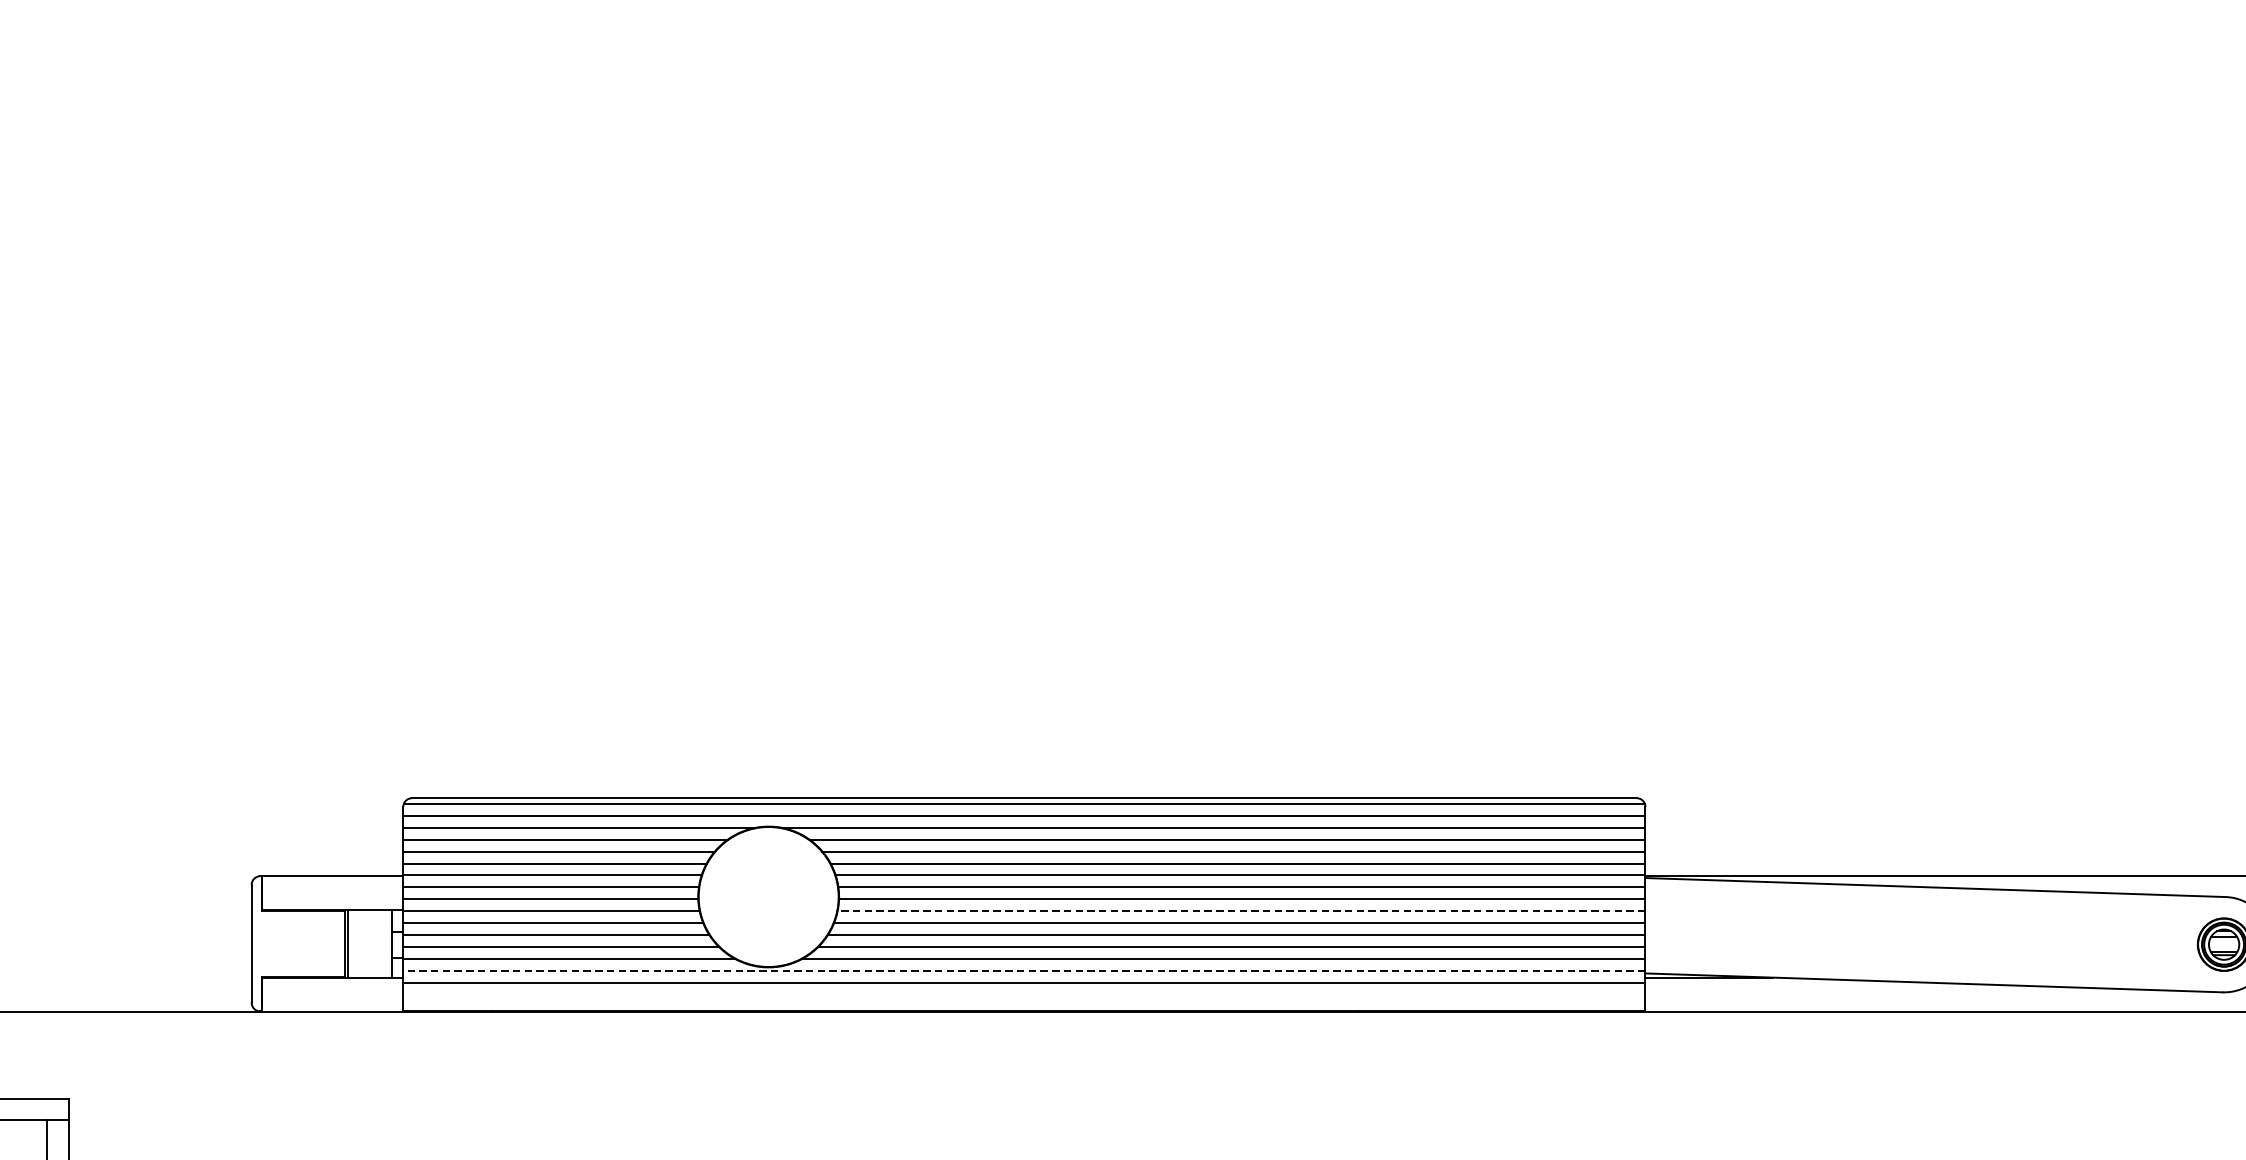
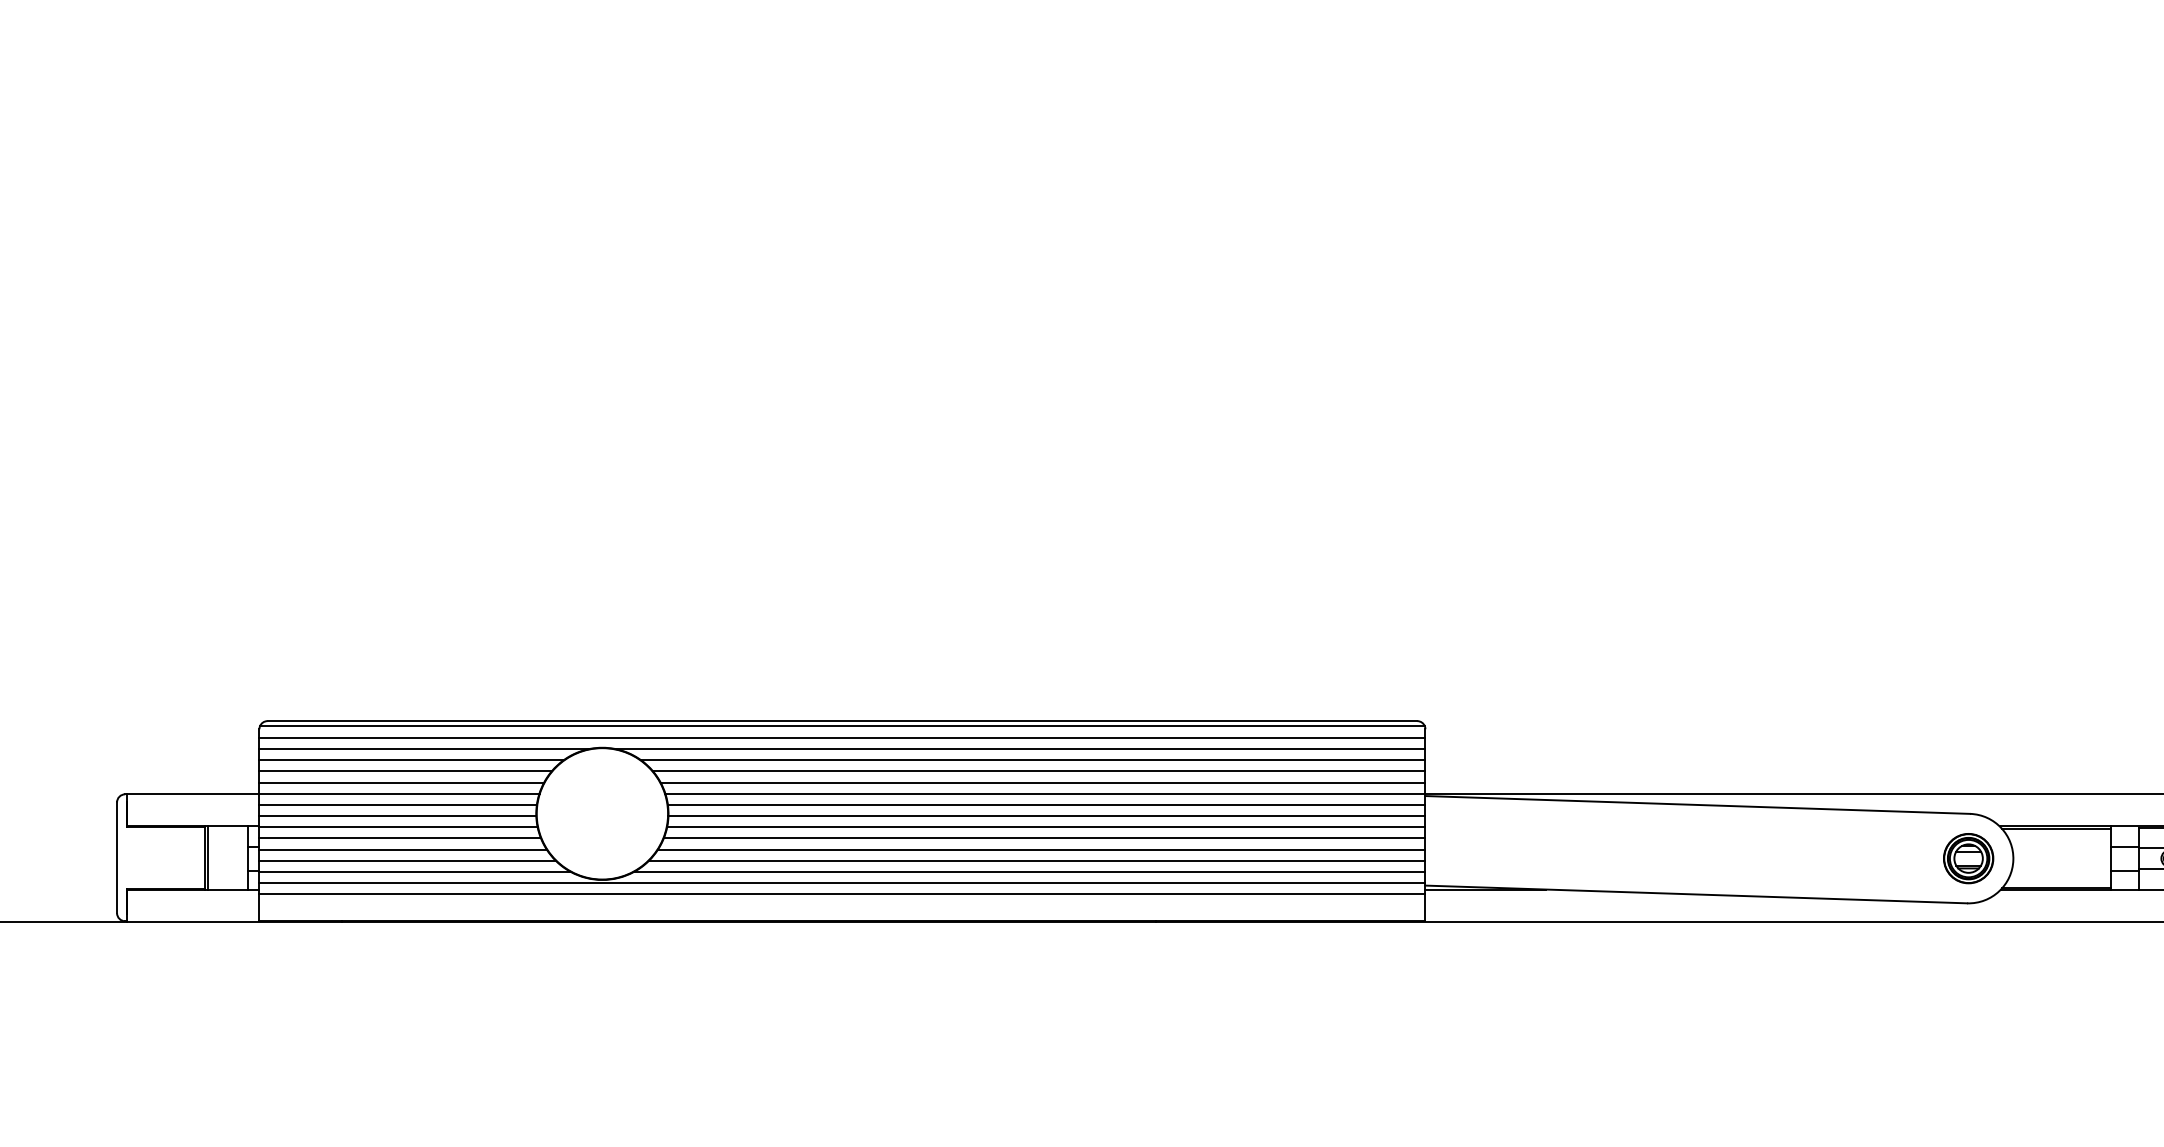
line: (1240, 911) -> (1045, 827), dashed -> solid
line: (1024, 971) -> (842, 883), dashed -> solid

